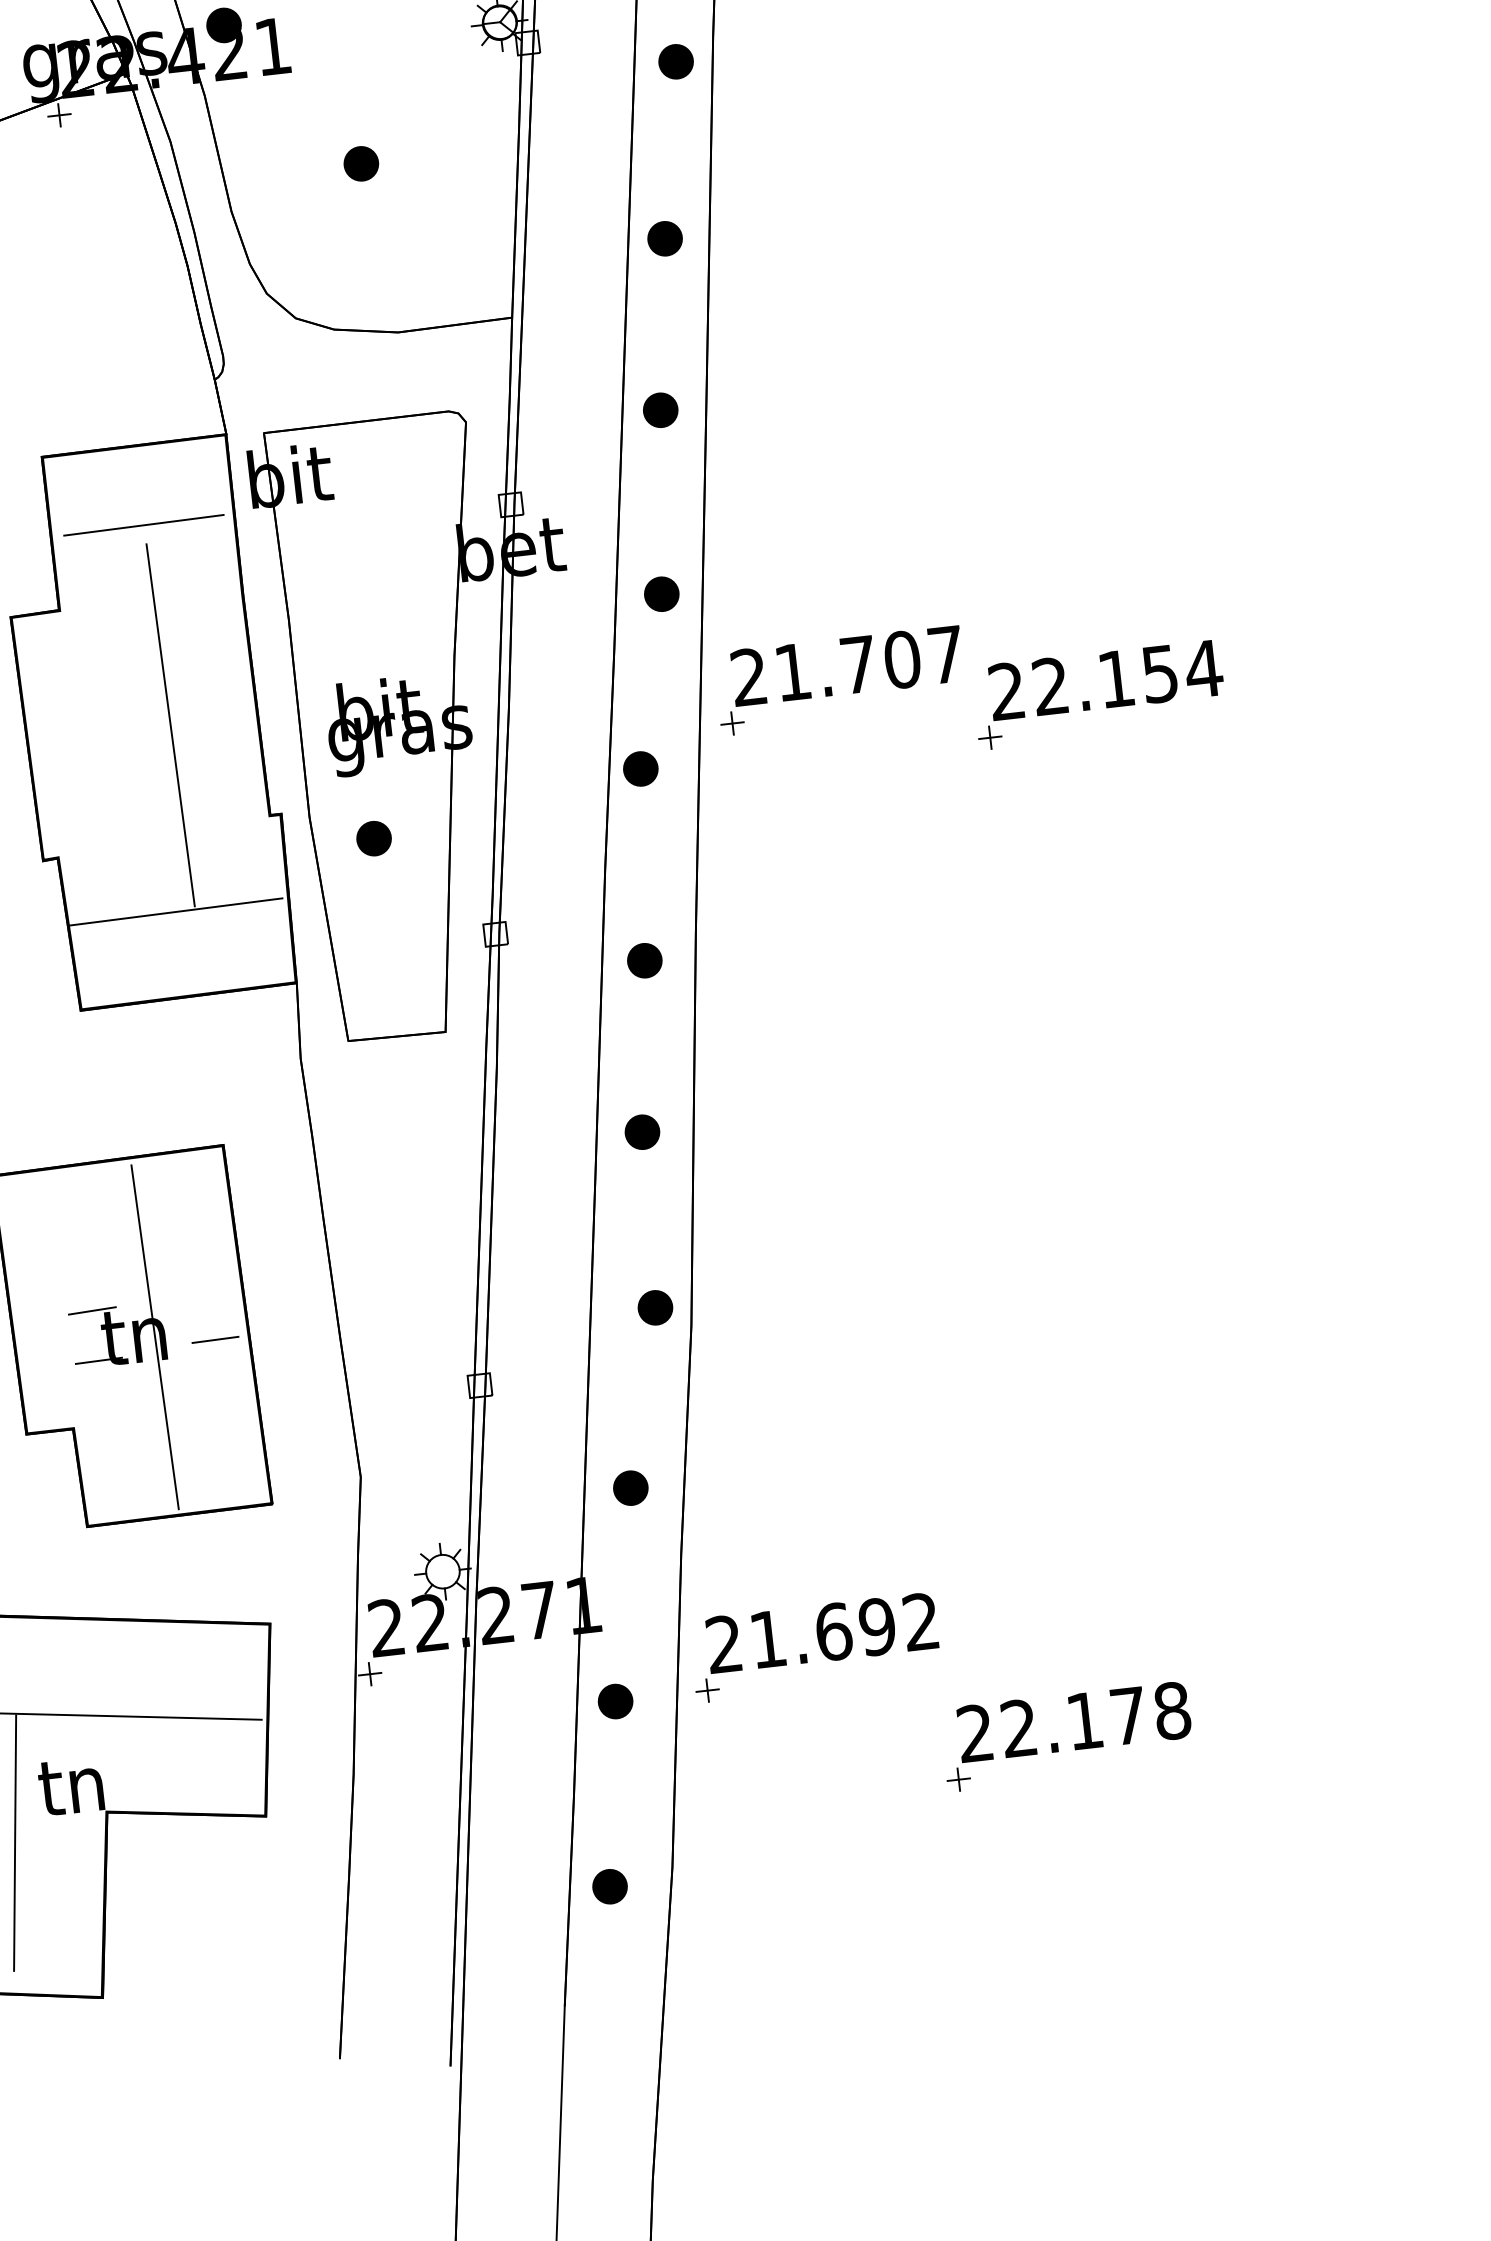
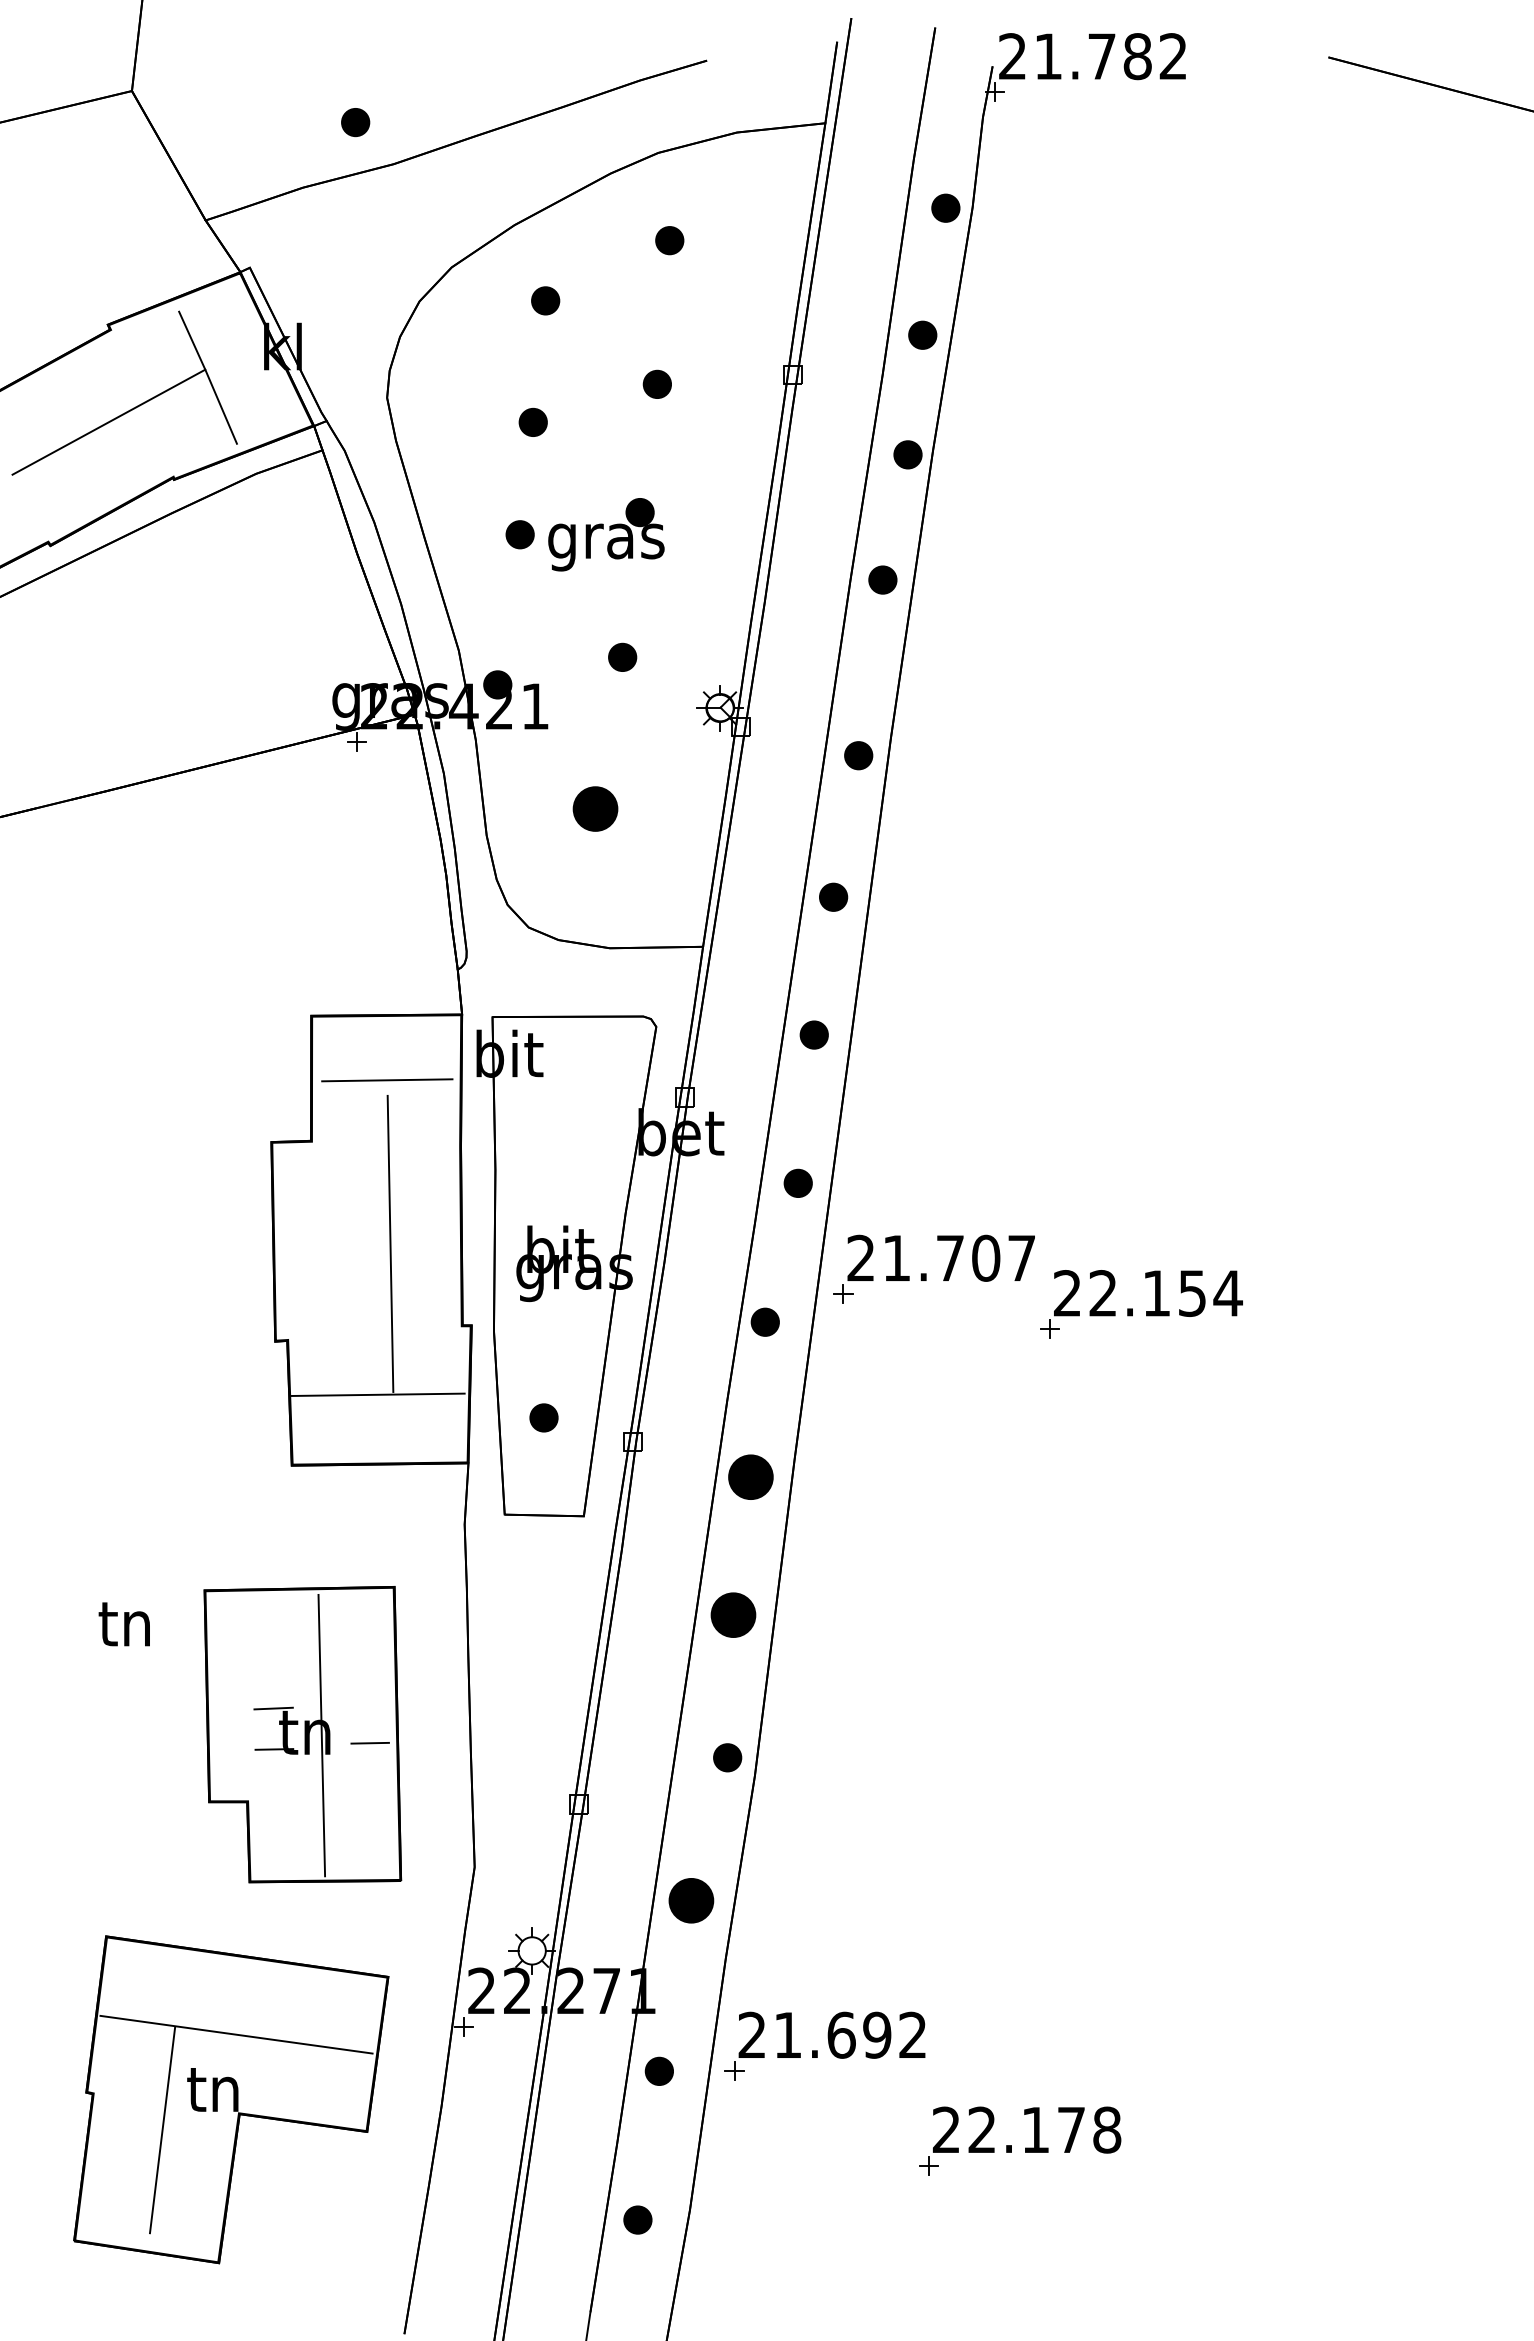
part: (361, 163) -> (595, 808), size x1.6
part: (373, 838) -> (543, 1417), moved
part: (644, 960) -> (750, 1476), size x1.6
part: (641, 1131) -> (732, 1614), size x1.6
part: (629, 1487) -> (690, 1900), size x1.6

